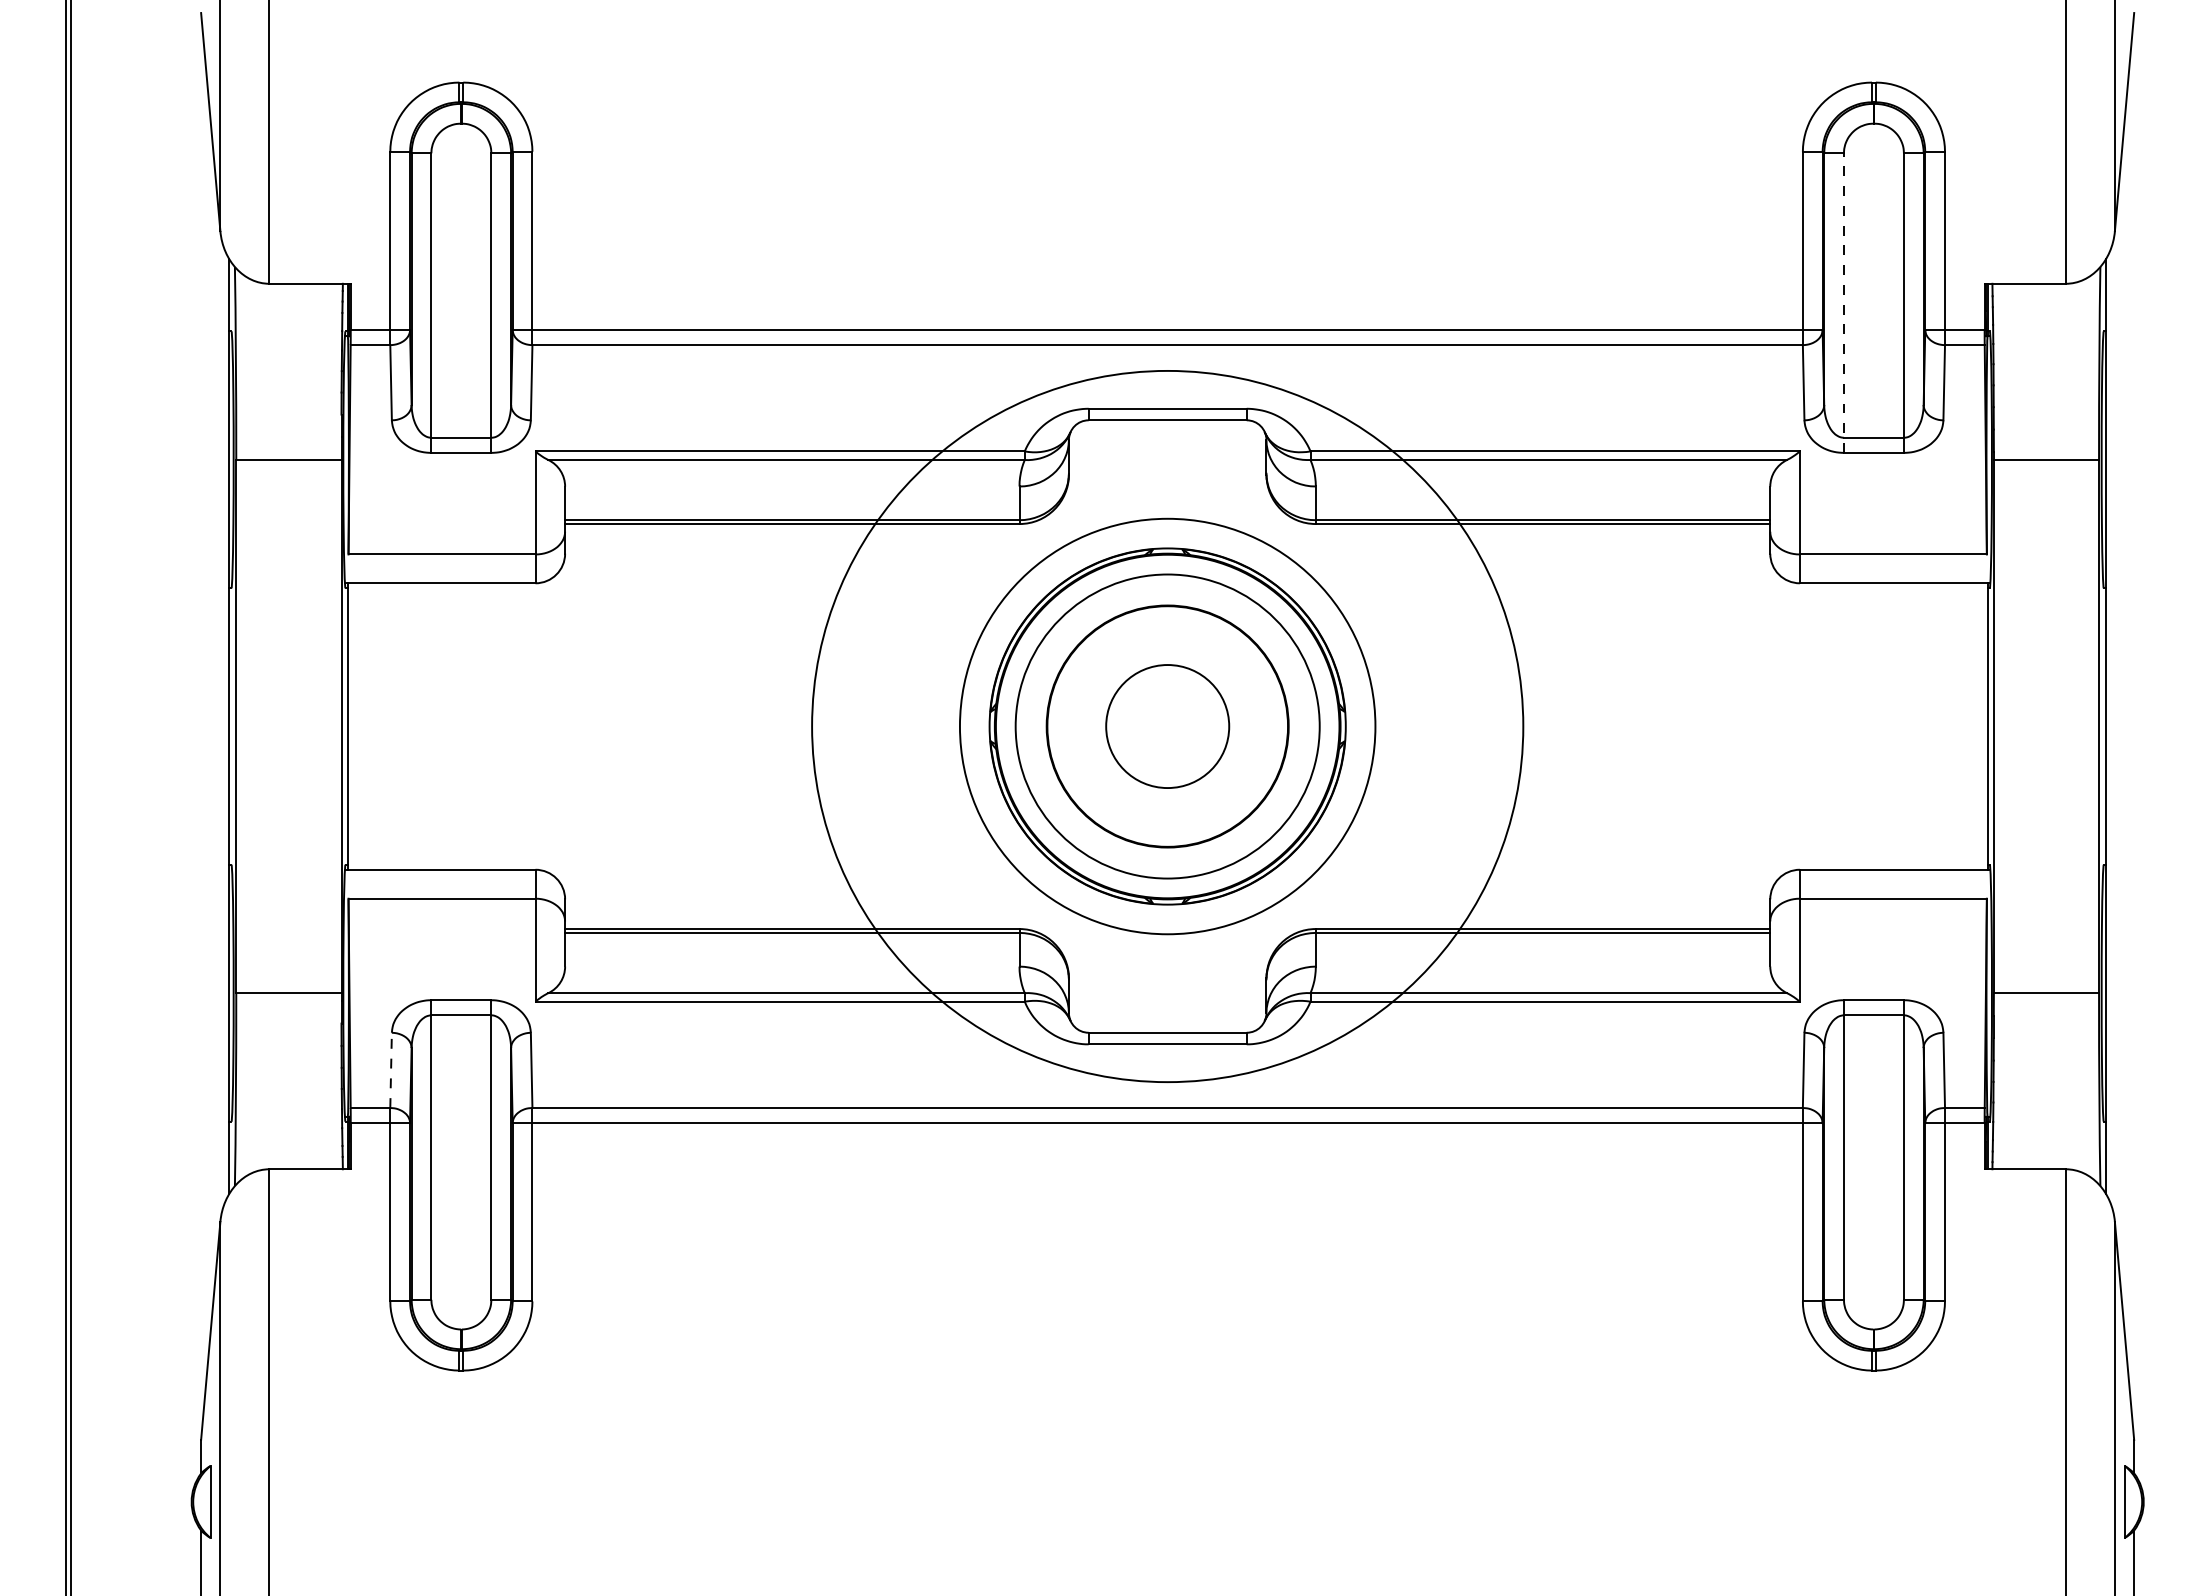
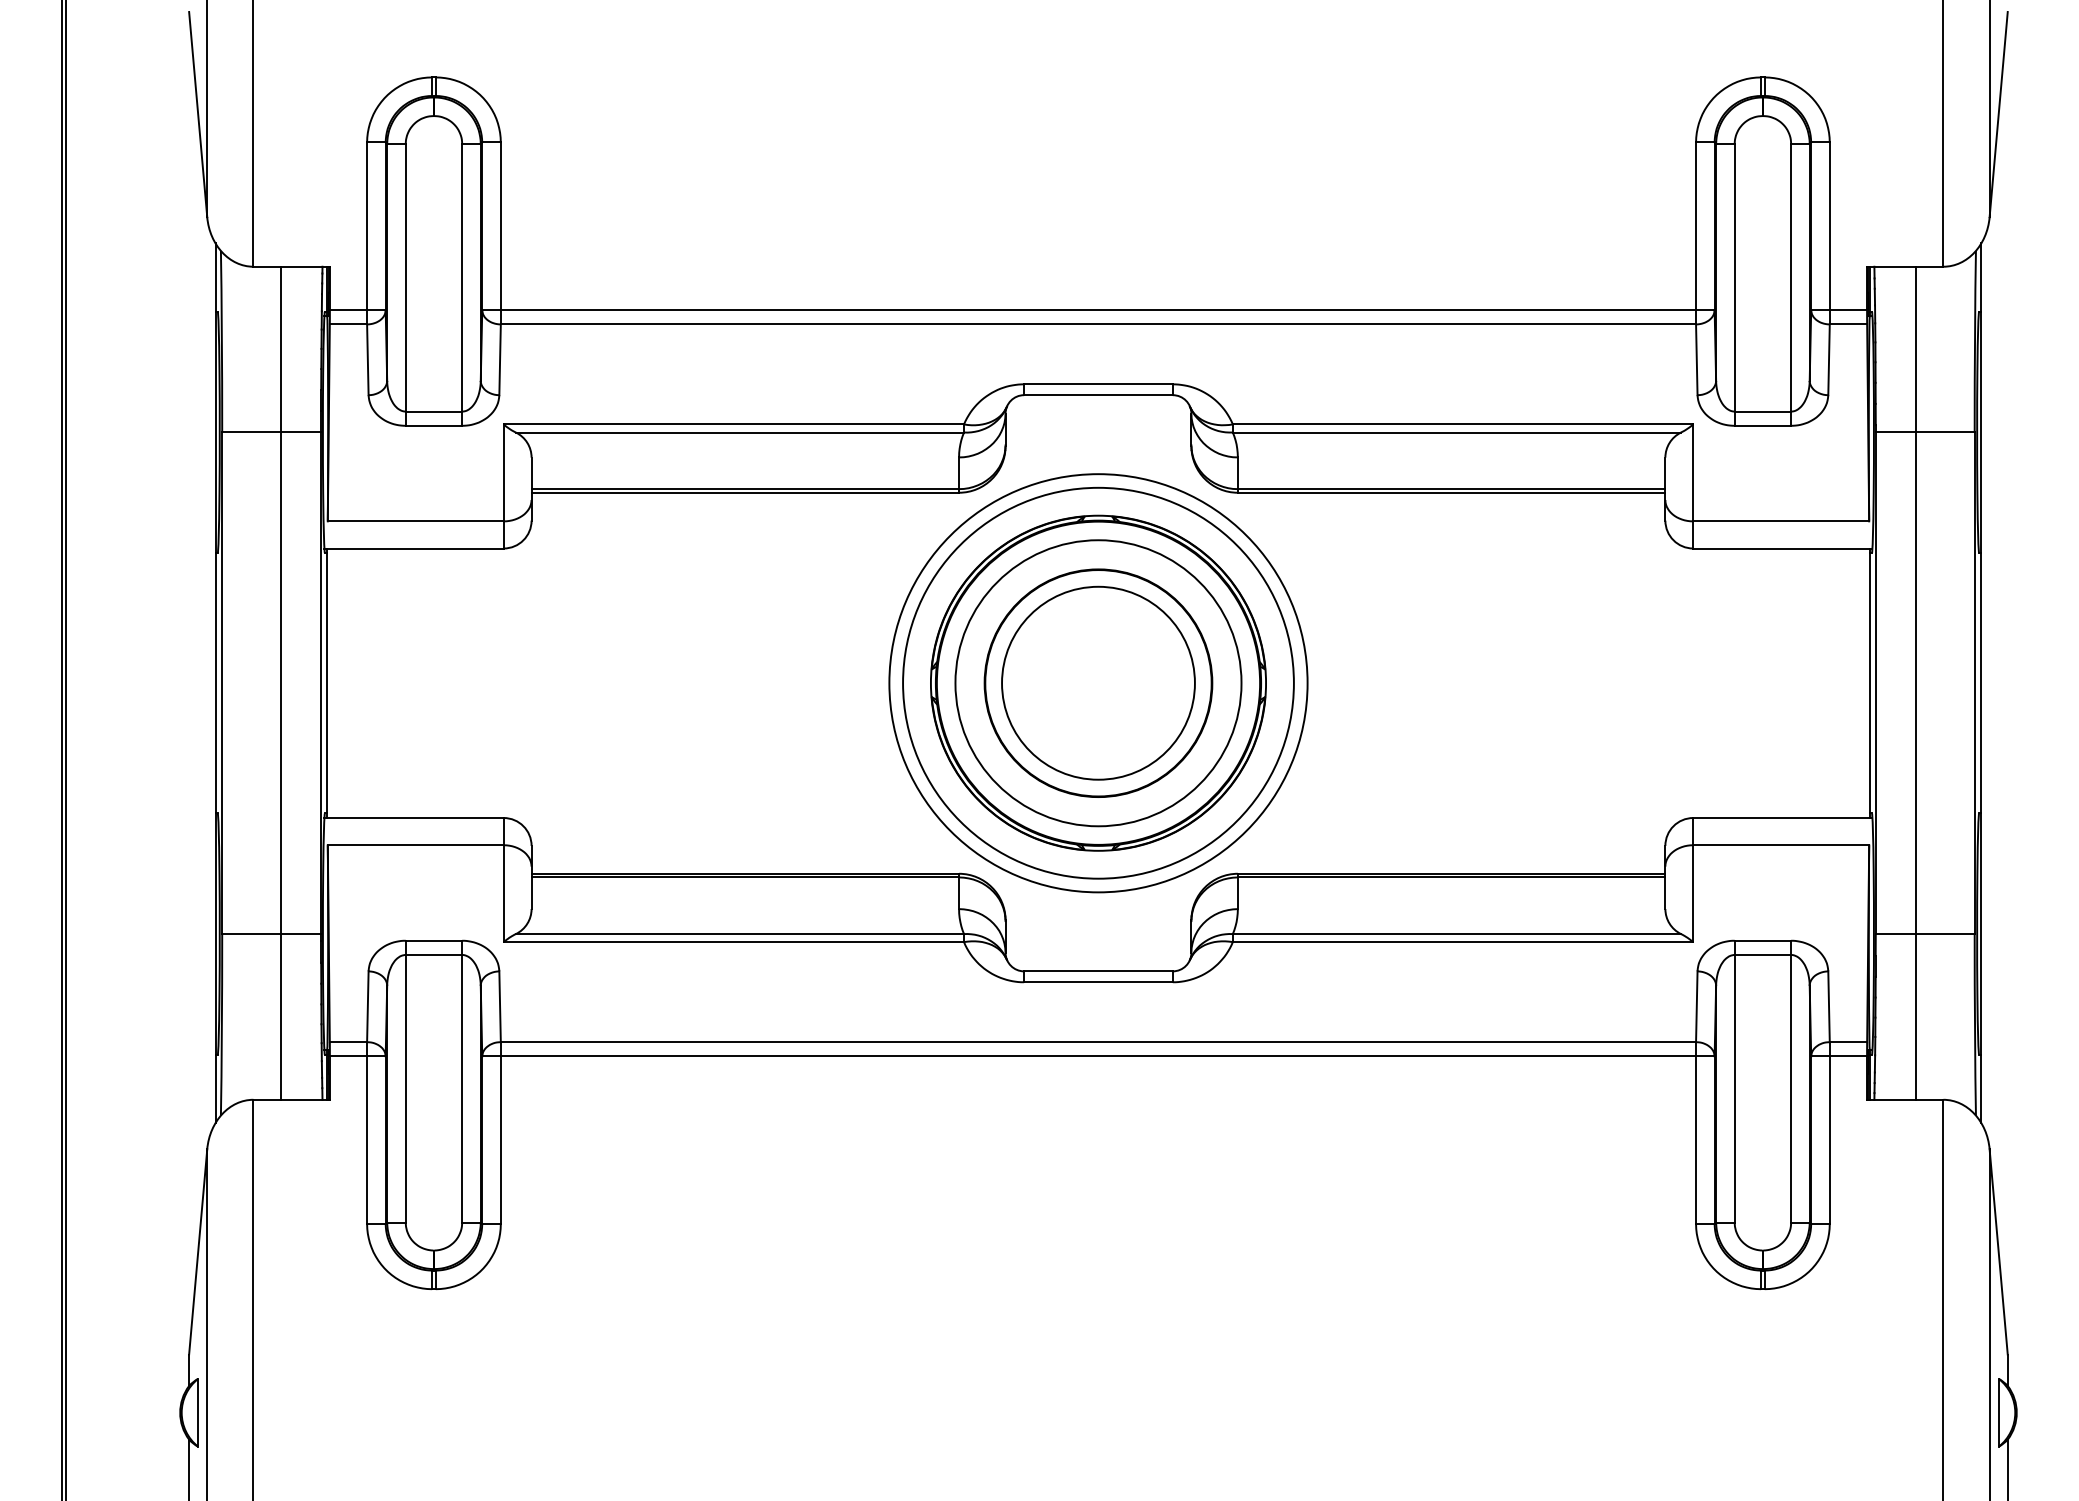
line: (1843, 303) -> (1734, 285), dashed -> solid
line: (298, 726) -> (280, 683), added
circle: (1167, 726) -> (1098, 683), size x0.62
circle: (1167, 726) -> (1098, 683), size x1.67
line: (2036, 726) -> (1915, 683), added
line: (391, 1070) -> (368, 1006), dashed -> solid

